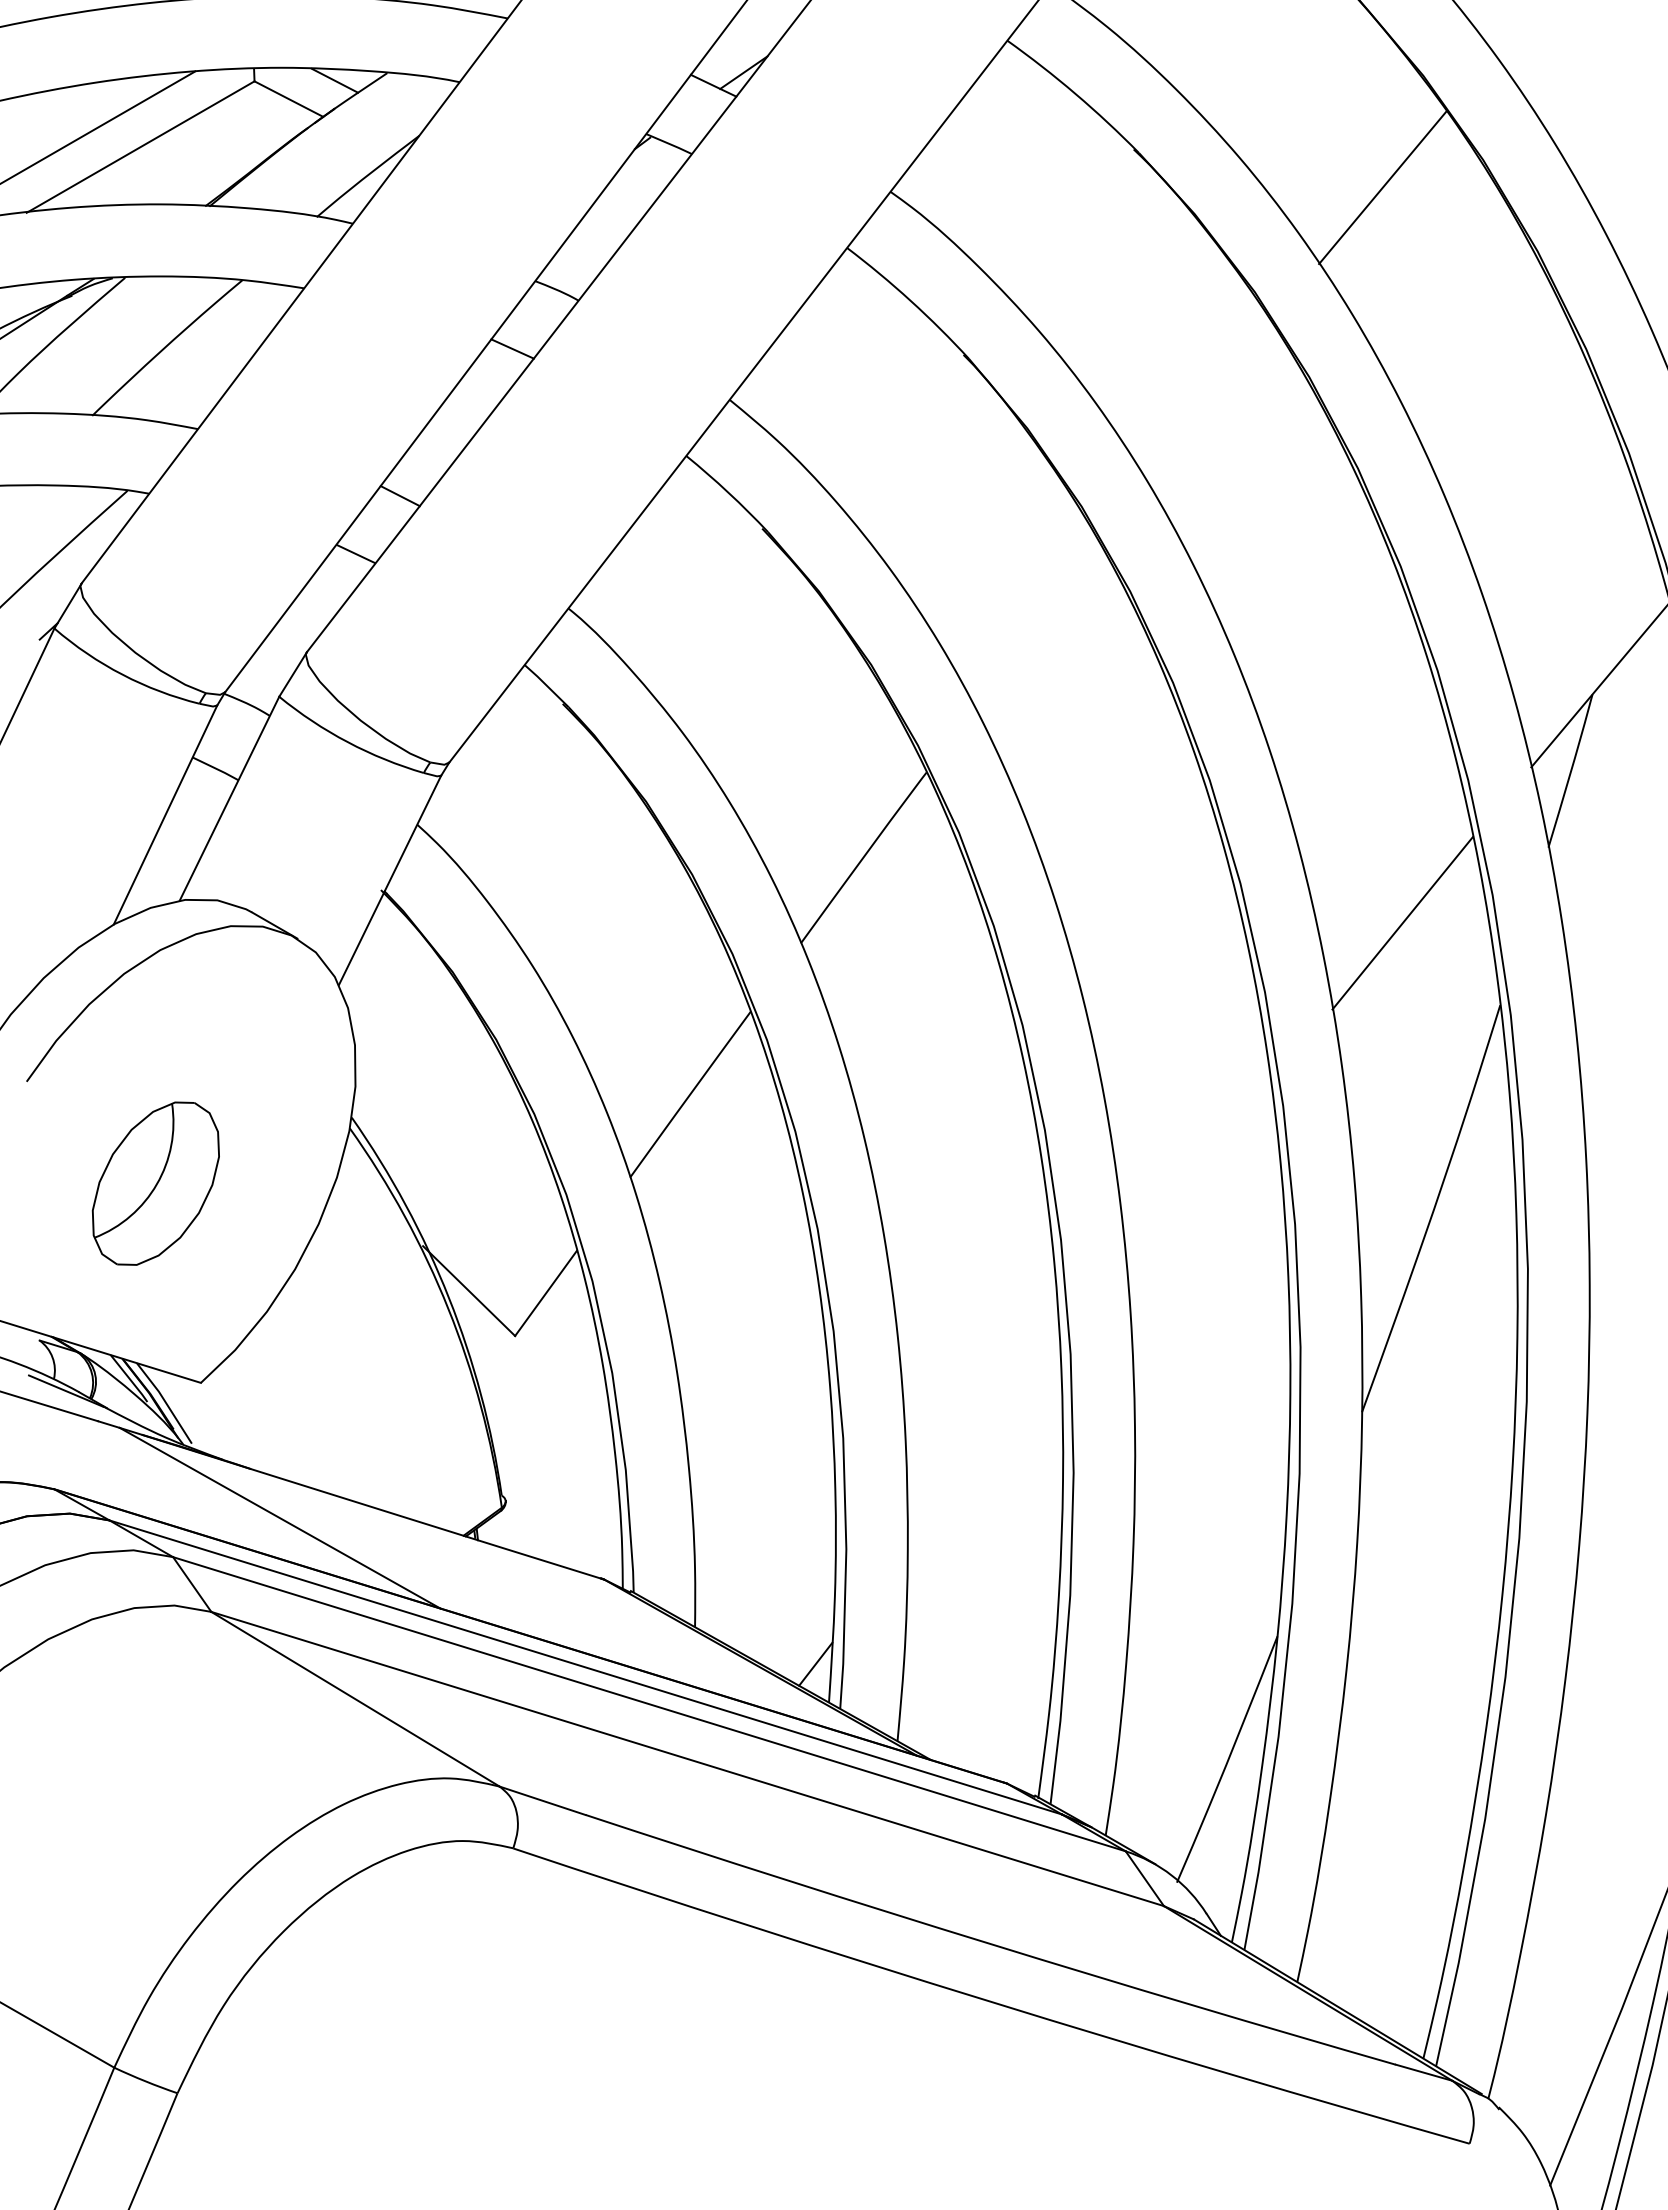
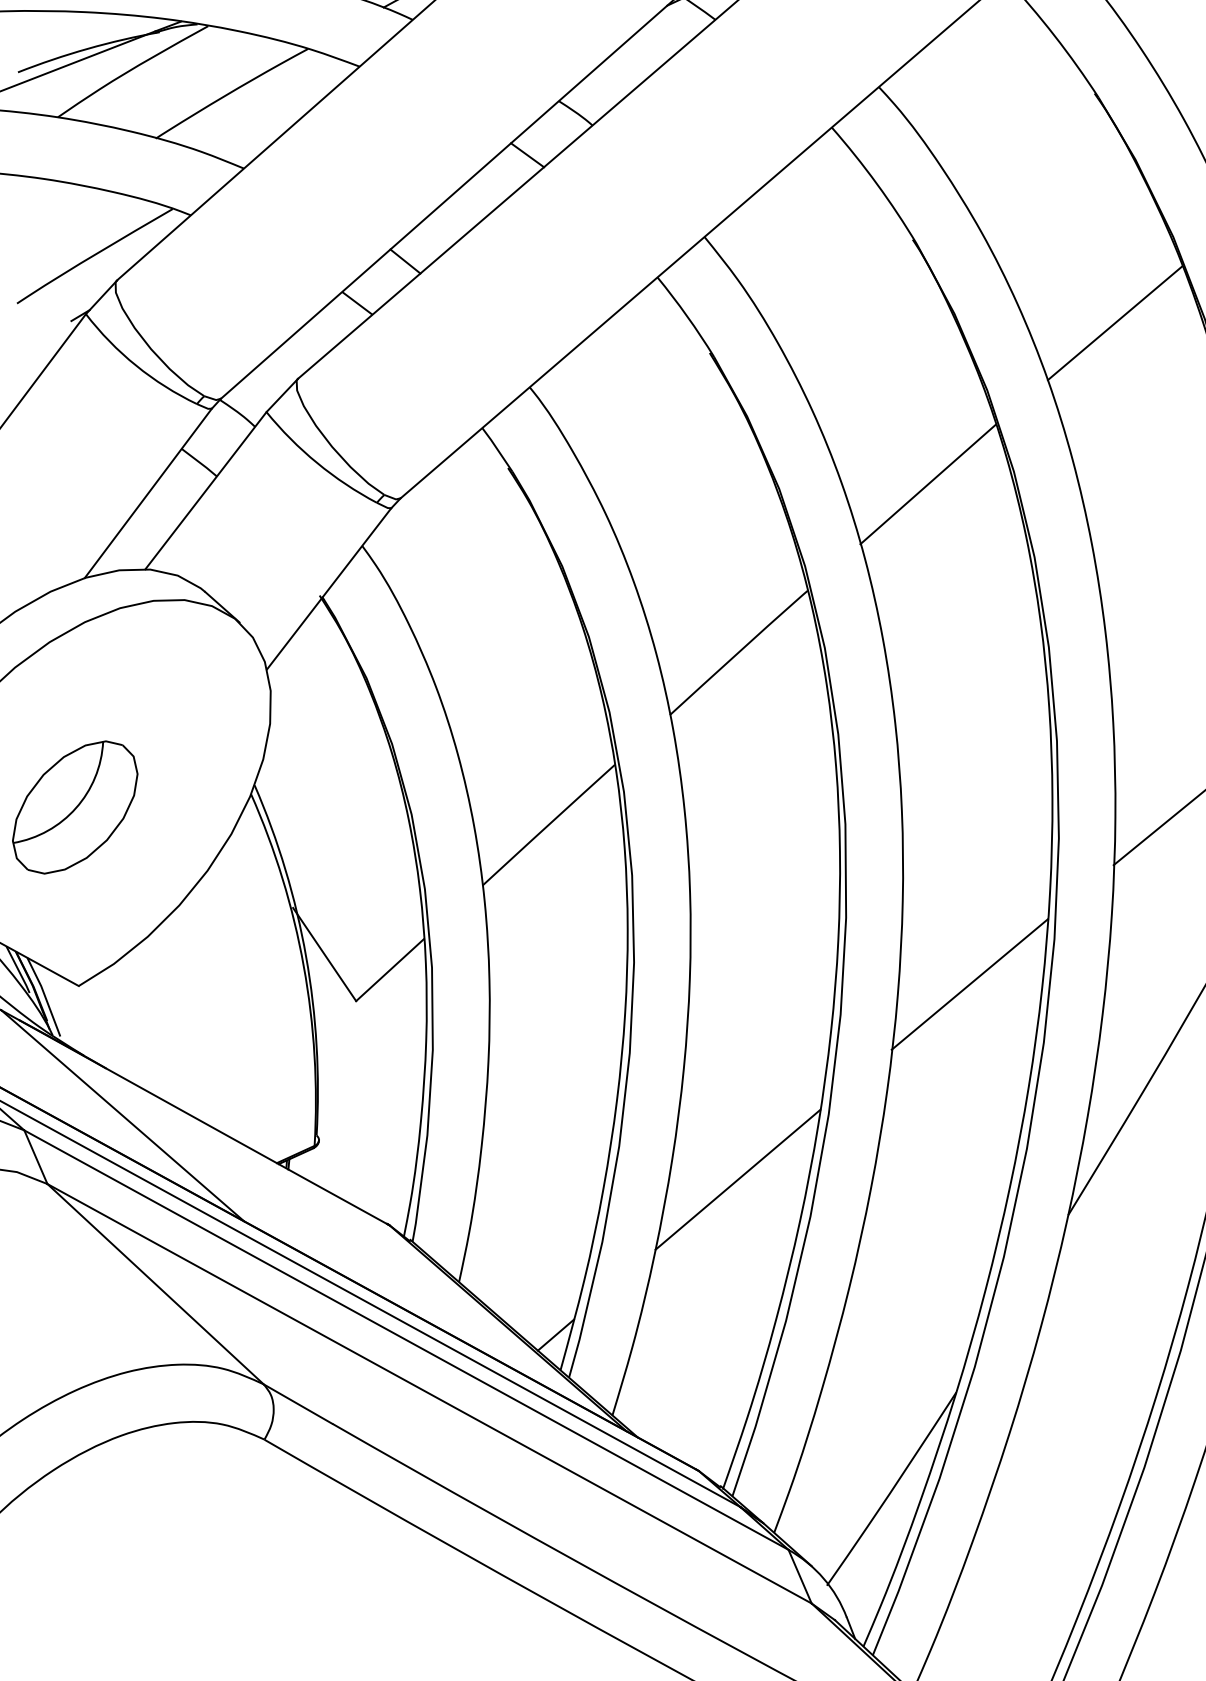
line: (1209, 401) -> (1115, 322), added
line: (1037, 625) -> (928, 484), added
line: (1198, 1176) -> (969, 984), added
line: (983, 1448) -> (737, 1179), added

